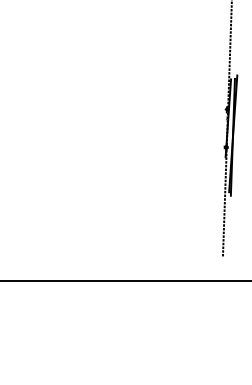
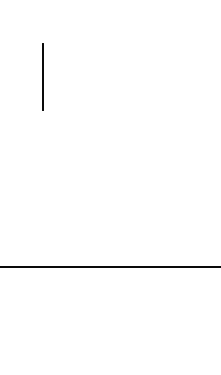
line: (58, 111) -> (42, 76), added

